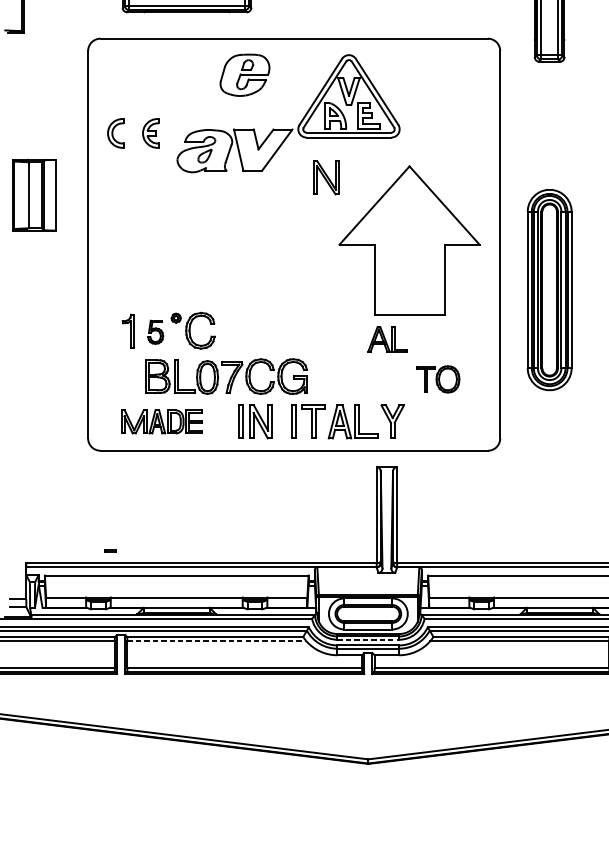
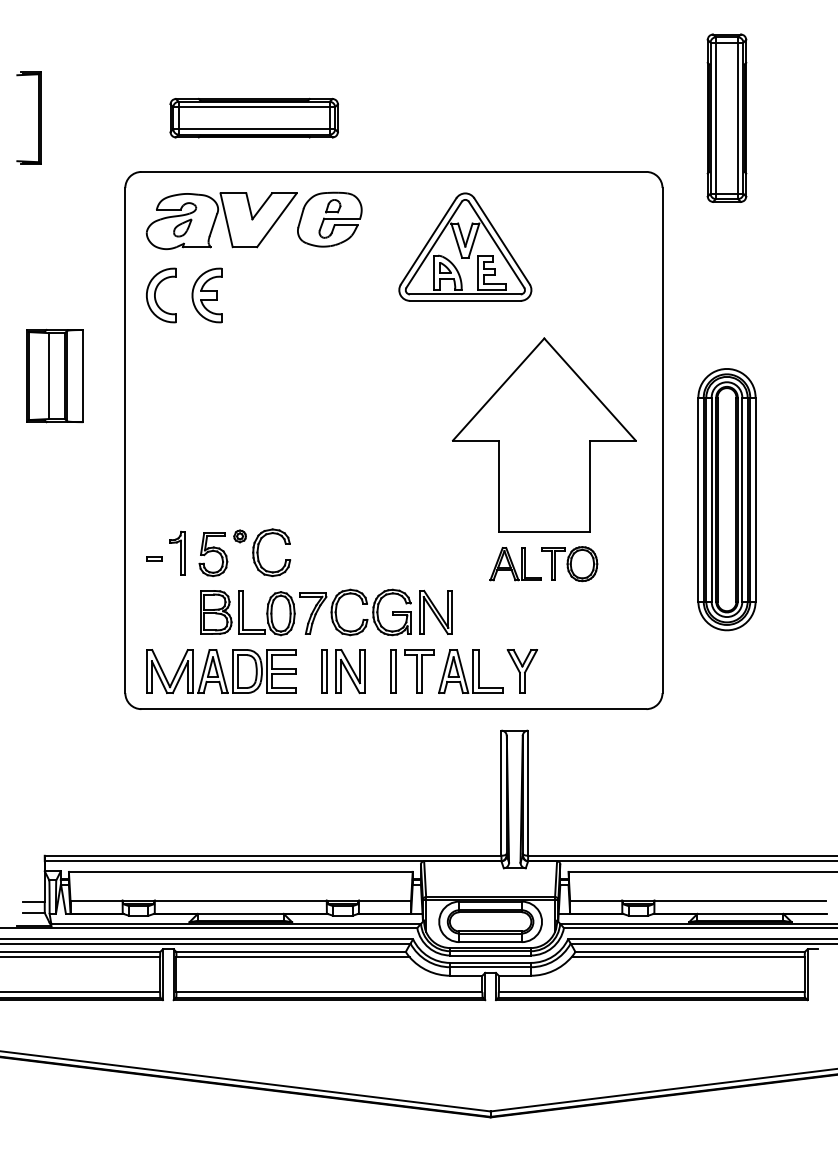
part: (115, 133) -> (161, 295), size x1.43
part: (150, 133) -> (206, 295), size x1.43
part: (234, 151) -> (221, 221), moved
part: (326, 177) -> (435, 611), moved
part: (155, 332) -> (213, 554), size x1.43
part: (438, 379) -> (569, 564), moved
part: (161, 421) -> (221, 671), size x1.43
part: (110, 550) -> (154, 558), moved
line: (369, 639) -> (491, 955), dashed -> solid
line: (217, 641) -> (293, 957), dashed -> solid

